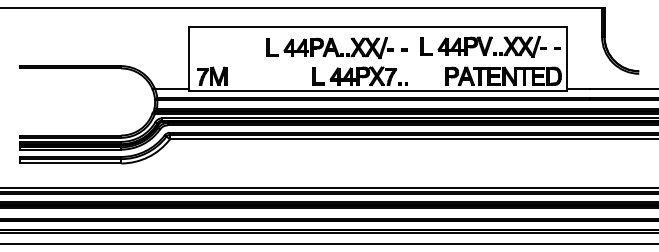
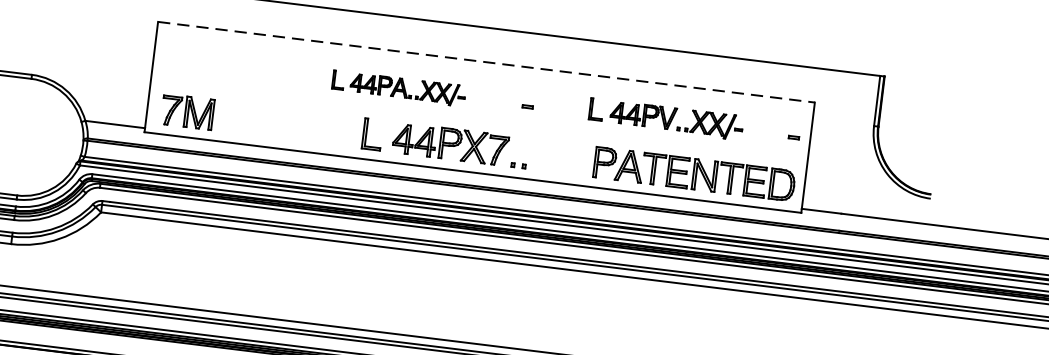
line: (377, 27) -> (485, 62), solid -> dashed
part: (483, 46) -> (665, 118), size x0.7
part: (329, 48) -> (397, 88), size x0.6

